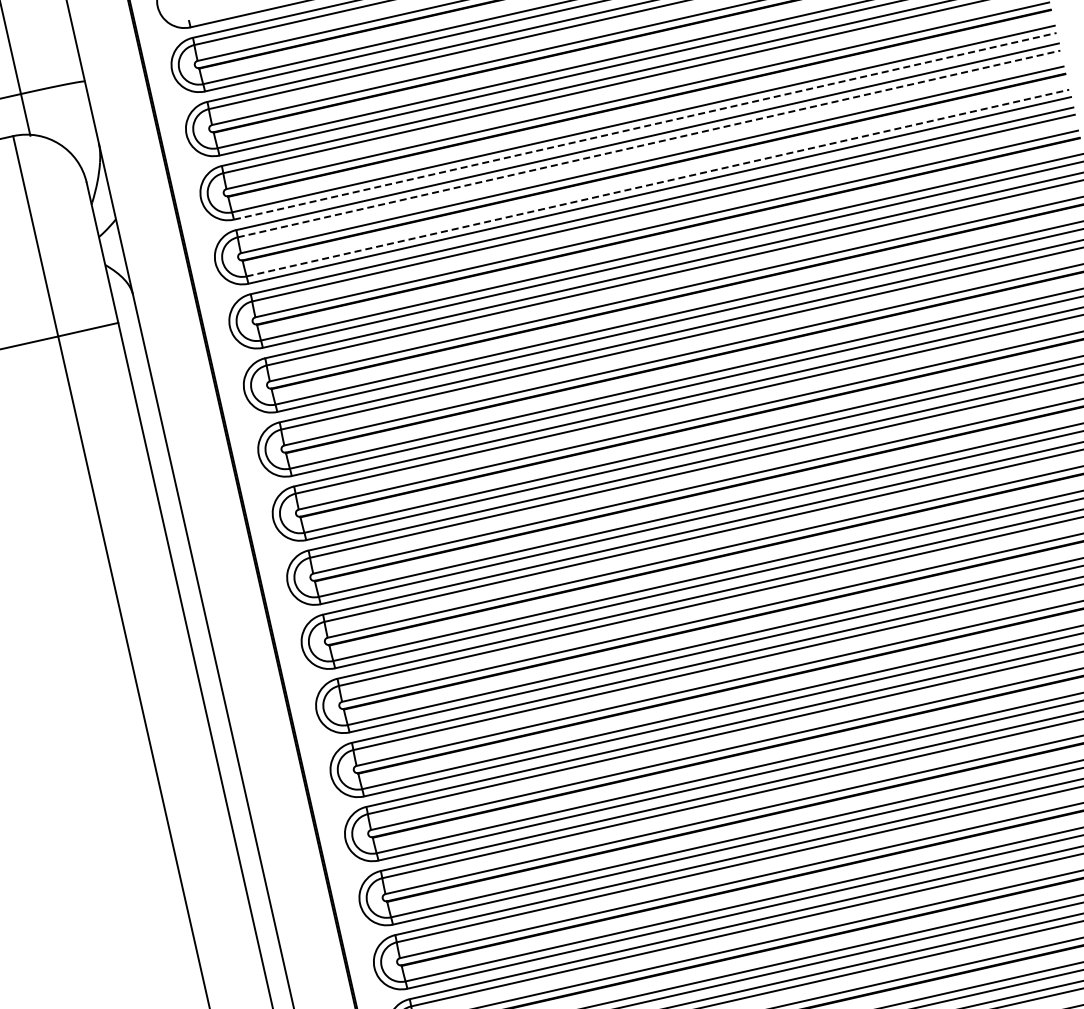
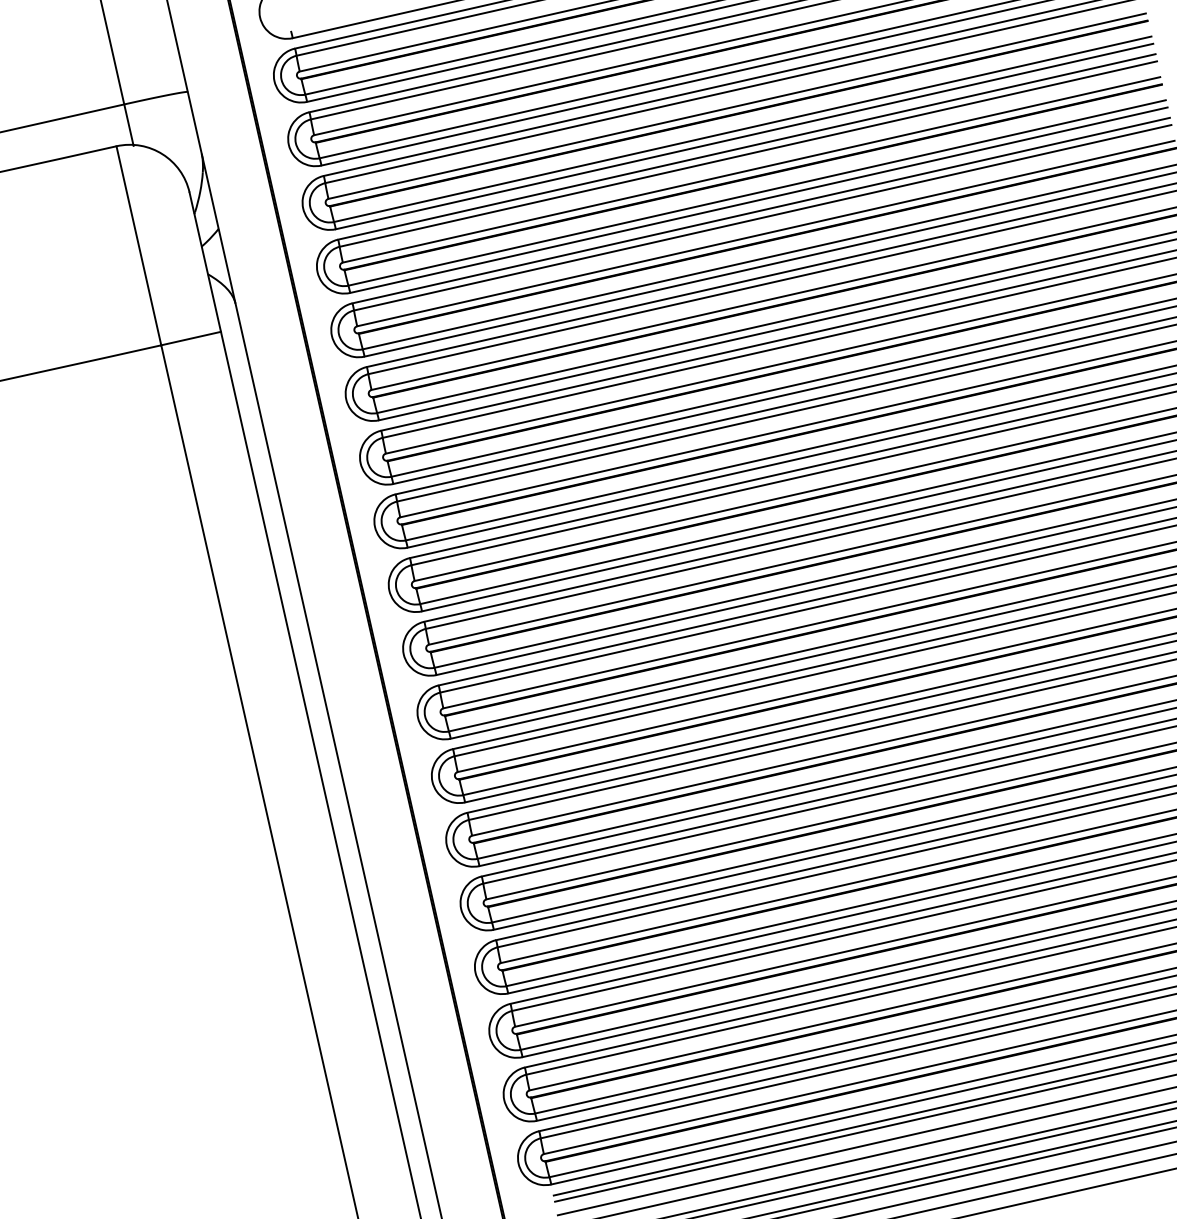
line: (646, 126) -> (745, 136), dashed -> solid
line: (649, 143) -> (748, 153), dashed -> solid
line: (658, 182) -> (757, 192), dashed -> solid

